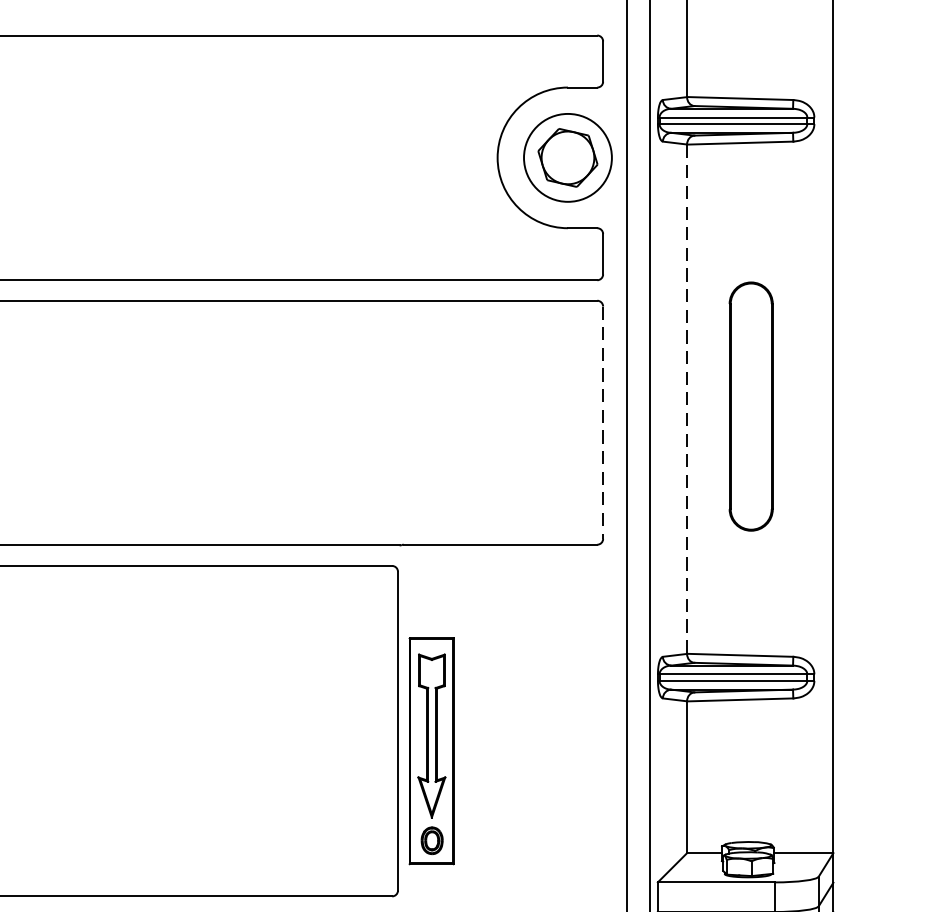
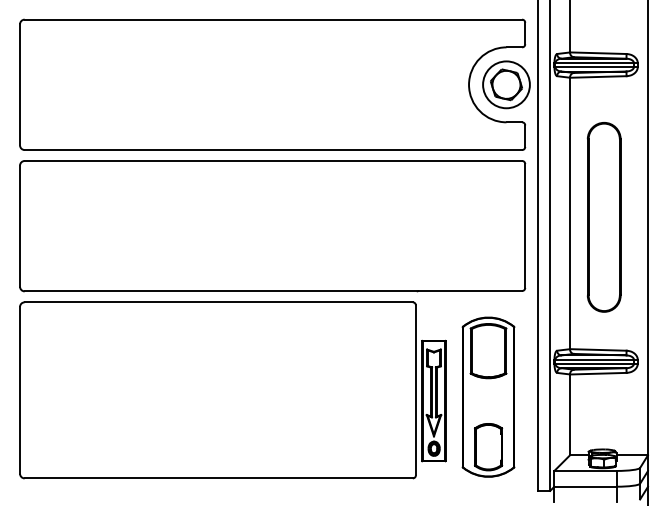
line: (686, 399) -> (569, 213), dashed -> solid
part: (749, 406) -> (603, 217), size x1.43
line: (603, 421) -> (525, 225), dashed -> solid
part: (534, 742) -> (488, 396), added

